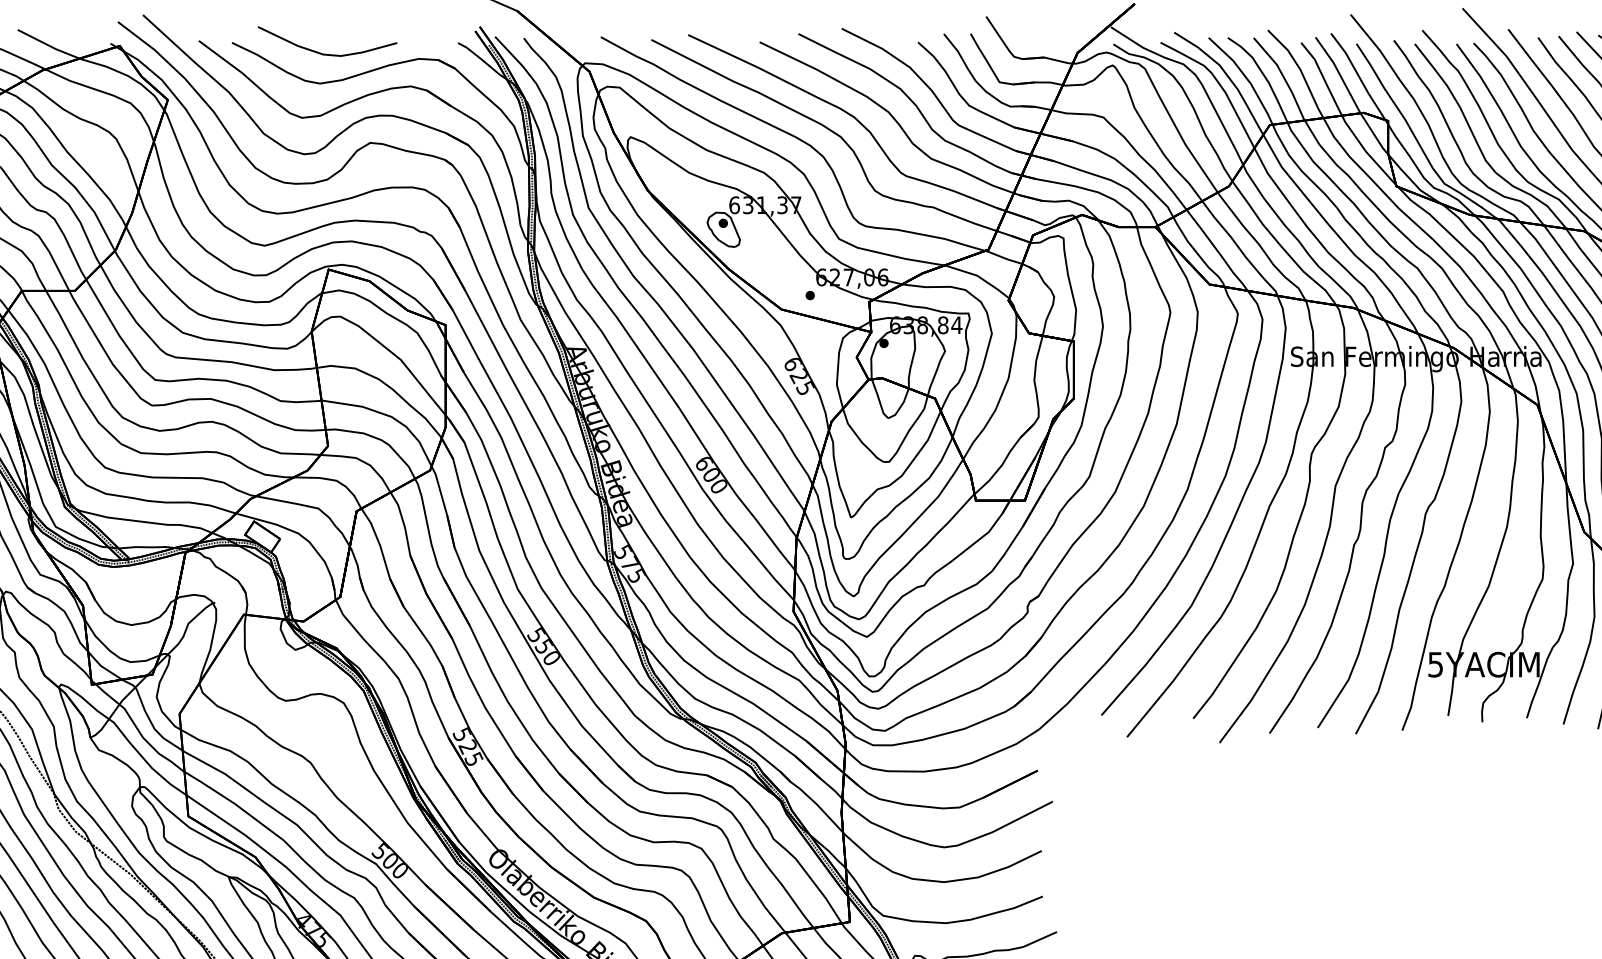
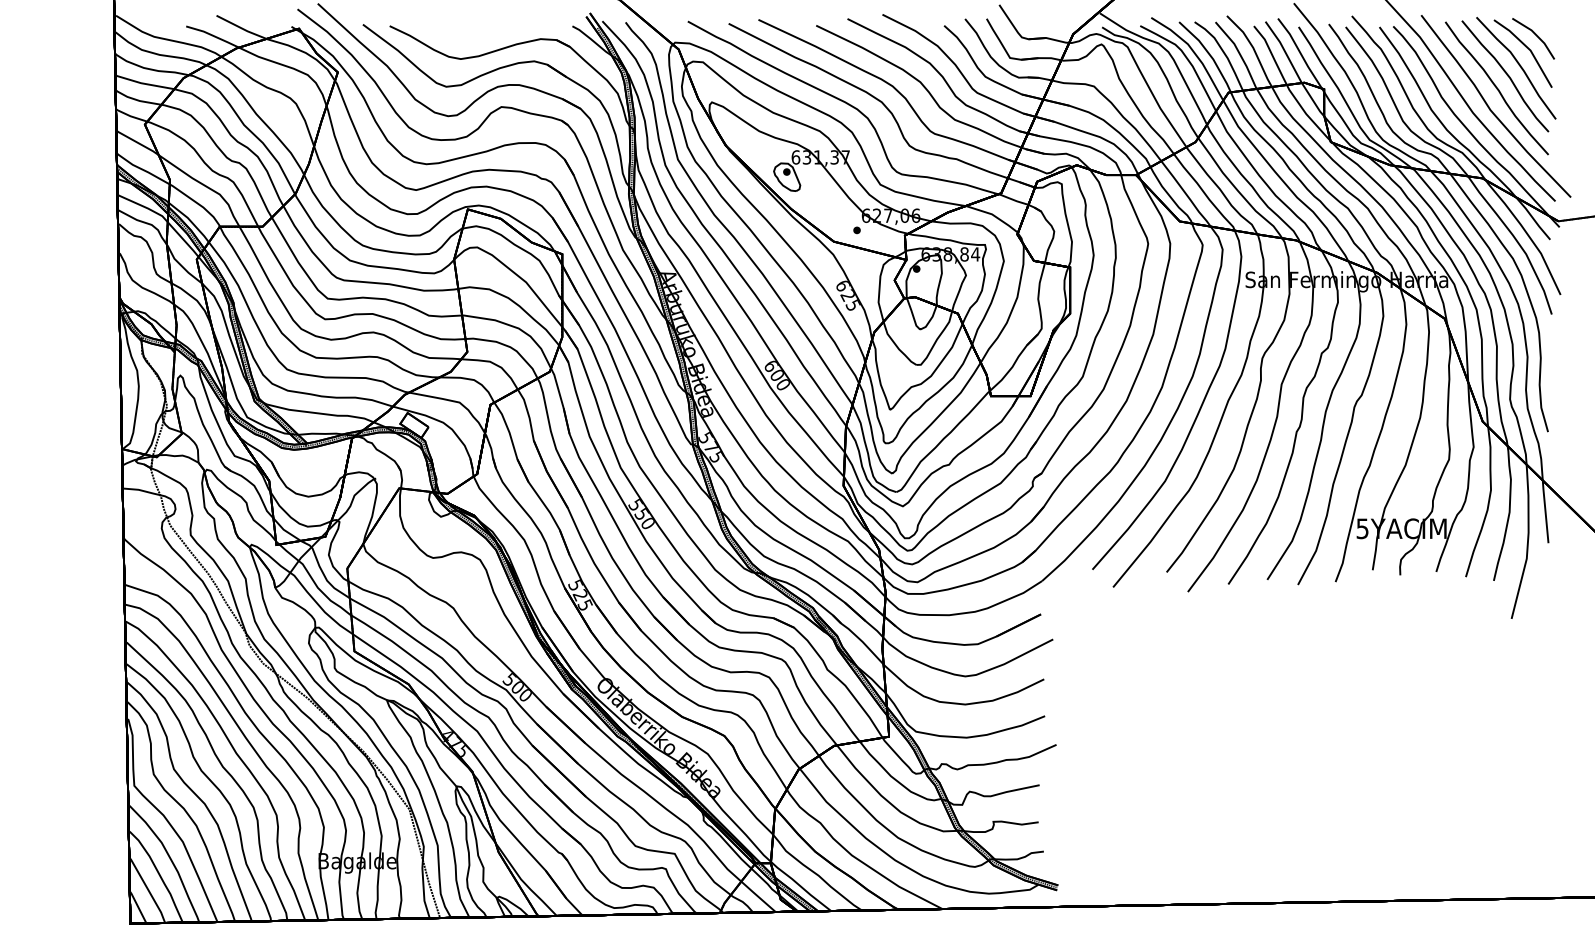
part: (325, 53) -> (465, 34), removed

